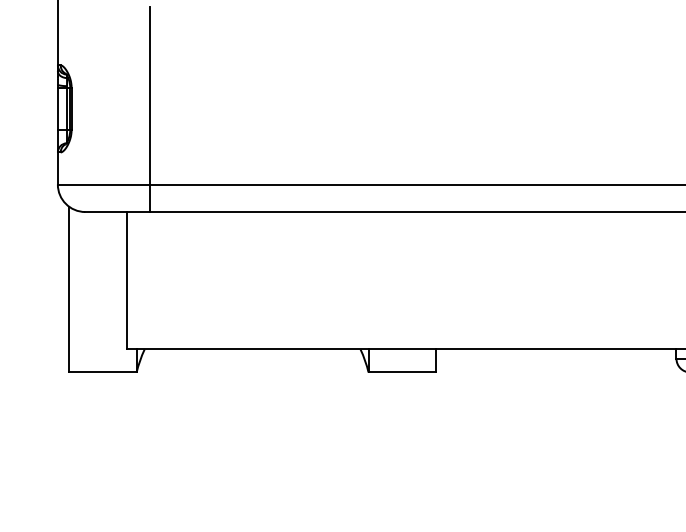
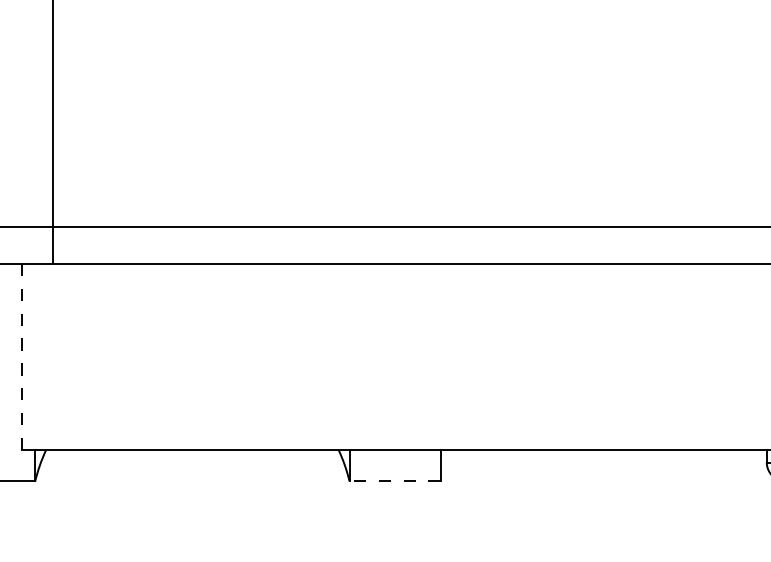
line: (126, 280) -> (21, 356), solid -> dashed
line: (402, 372) -> (395, 481), solid -> dashed

